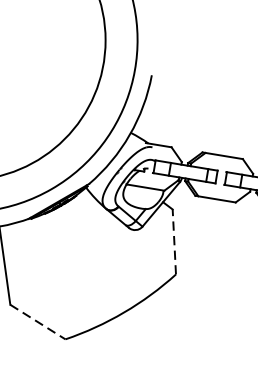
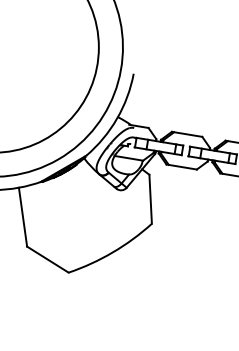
line: (174, 242) -> (150, 199), dashed -> solid
line: (37, 321) -> (47, 259), dashed -> solid

